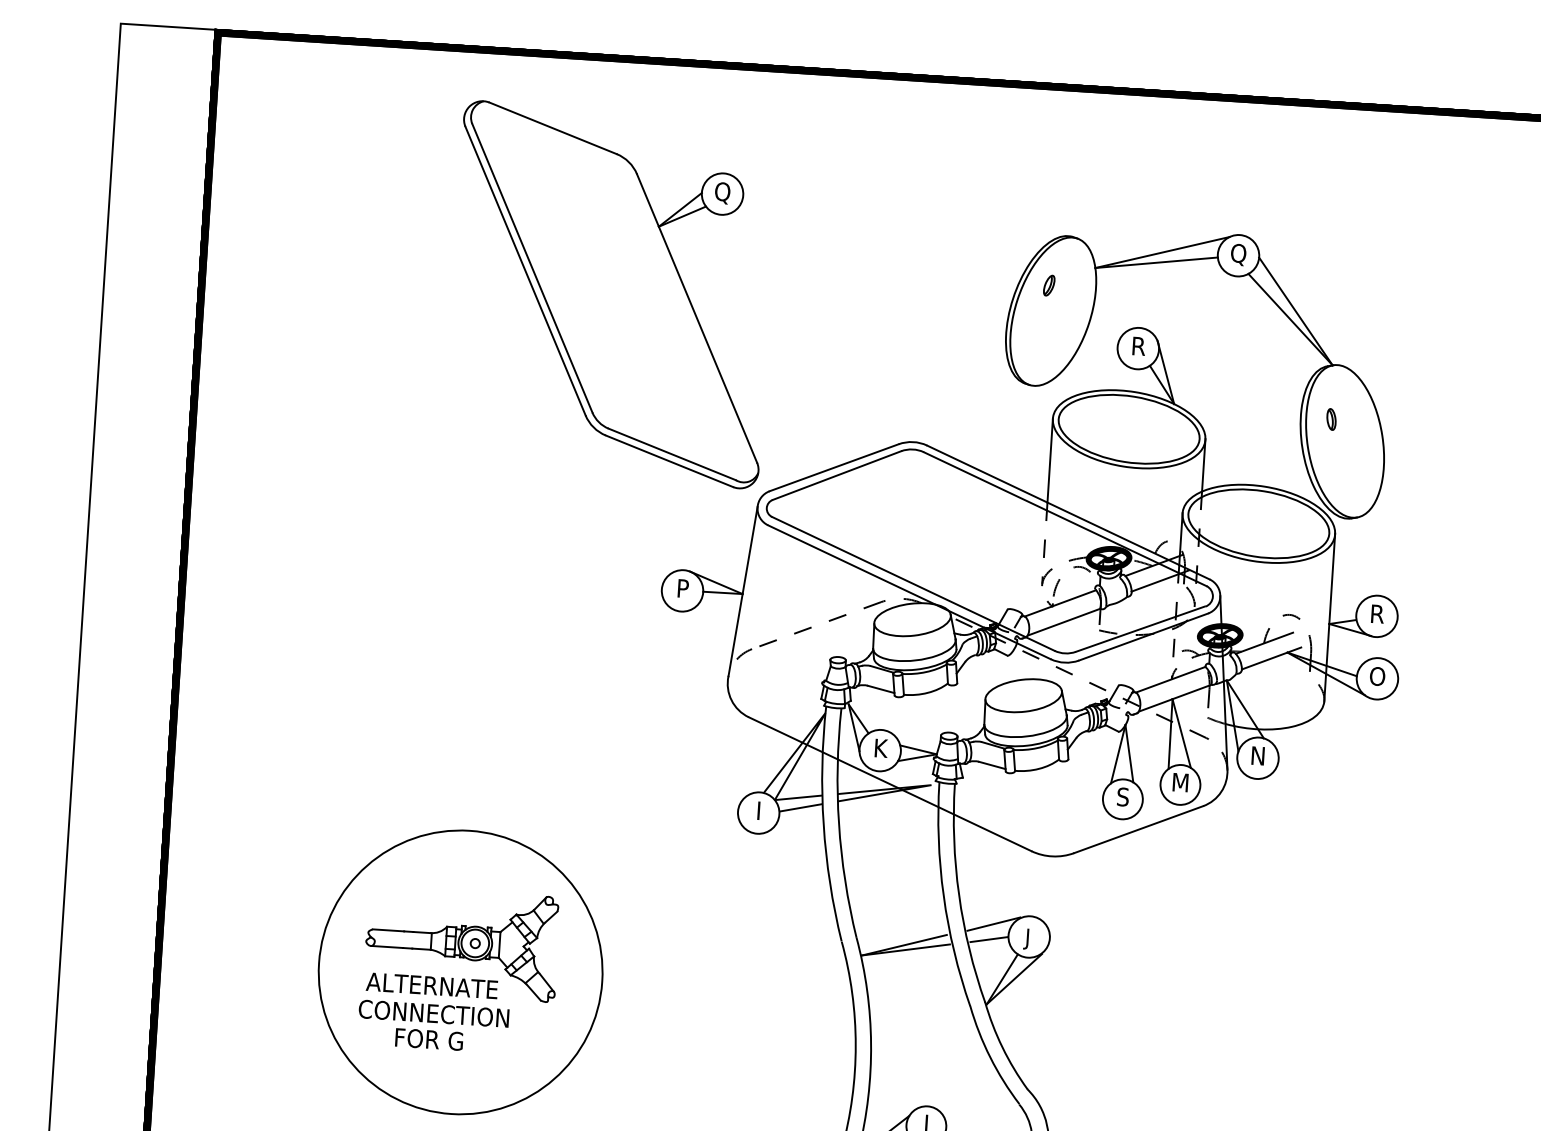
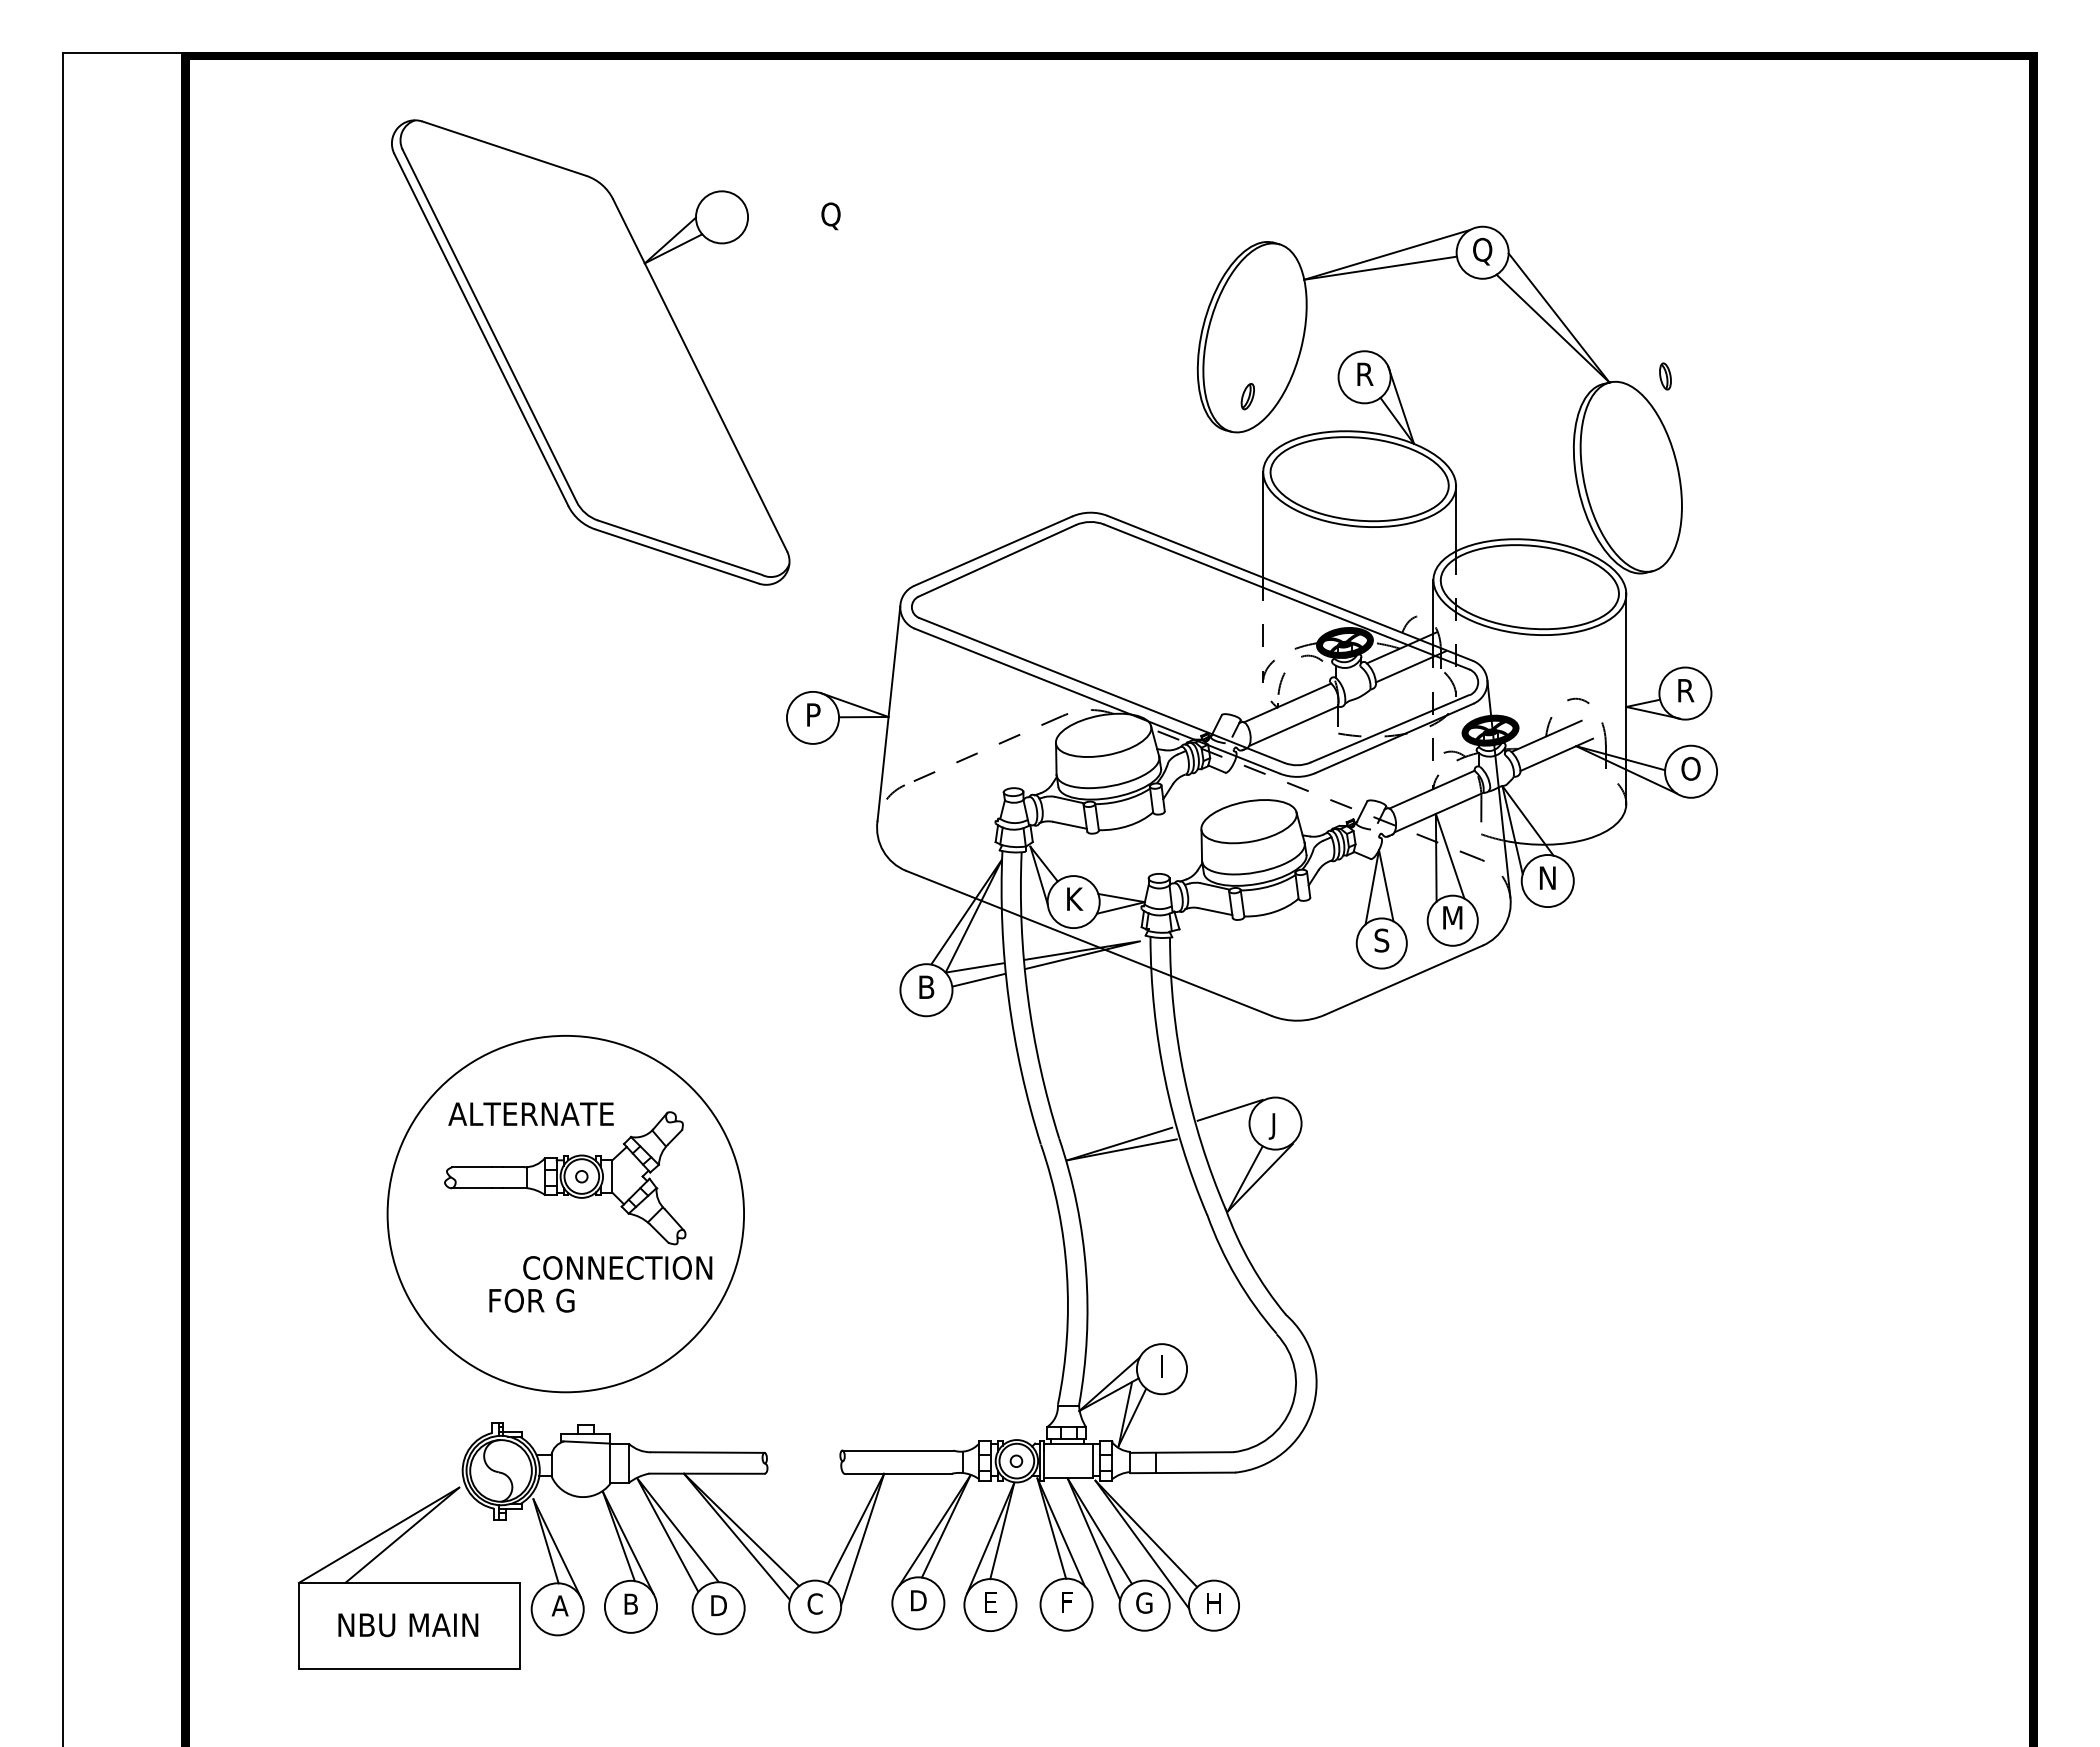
part: (1048, 285) -> (1247, 396), moved
part: (611, 294) -> (590, 352), moved
part: (1331, 419) -> (1665, 376), moved
text: (758, 810) -> (926, 986), I -> B
line: (989, 939) -> (1225, 1129), removed
text: (431, 985) -> (530, 1113), moved
text: (433, 1013) -> (617, 1267), moved

